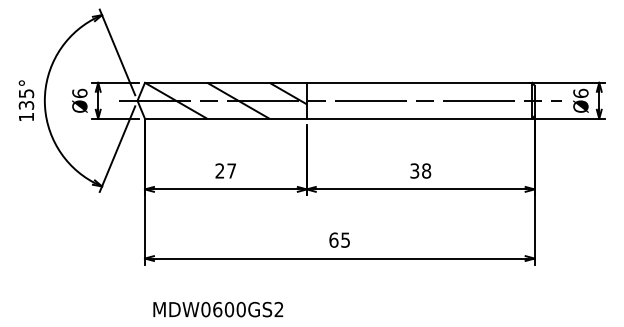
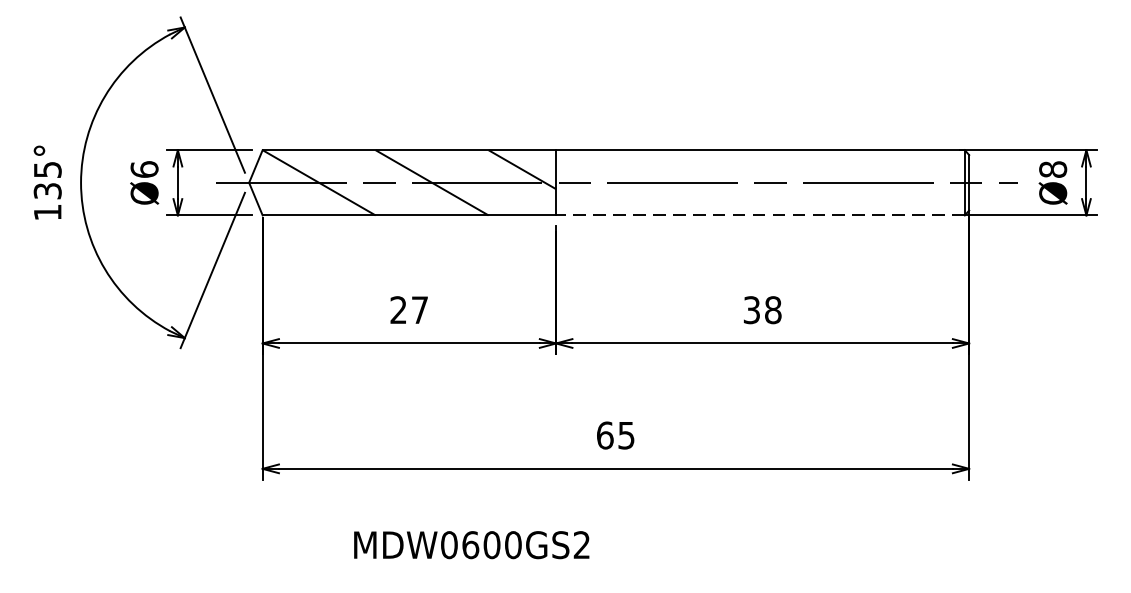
text: (580, 93) -> (1052, 169), Ø6 -> Ø8
line: (419, 118) -> (760, 214), solid -> dashed
text: (218, 309) -> (472, 544), moved

